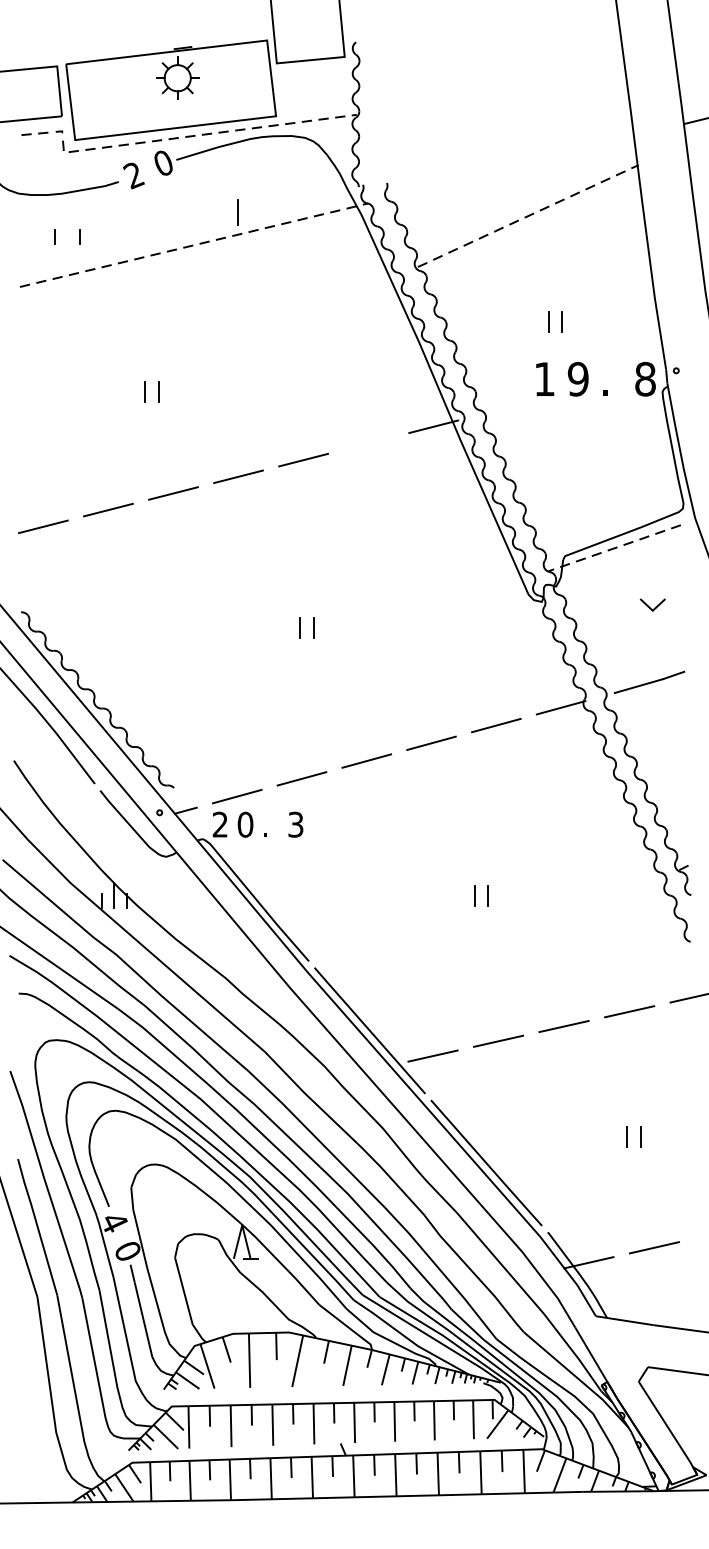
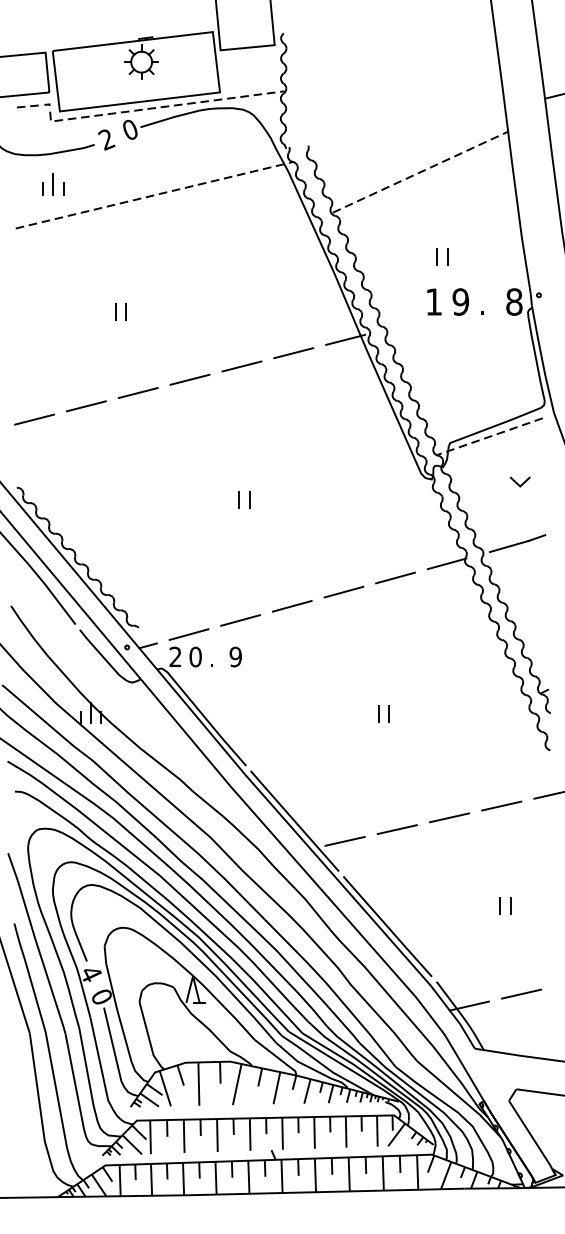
line: (237, 212) -> (52, 184), moved
line: (368, 443) -> (293, 353), added
text: (295, 824) -> (235, 656), 3 -> 9

